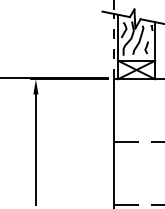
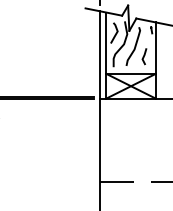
line: (113, 46) -> (100, 54), dashed -> solid

